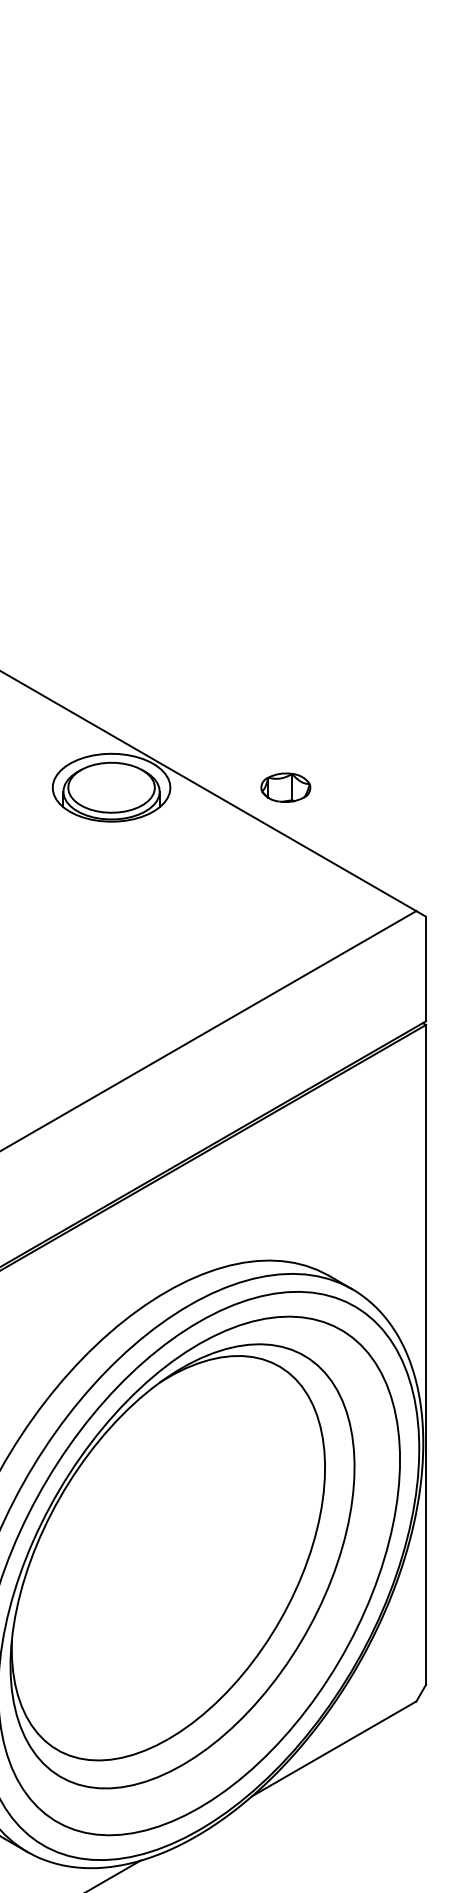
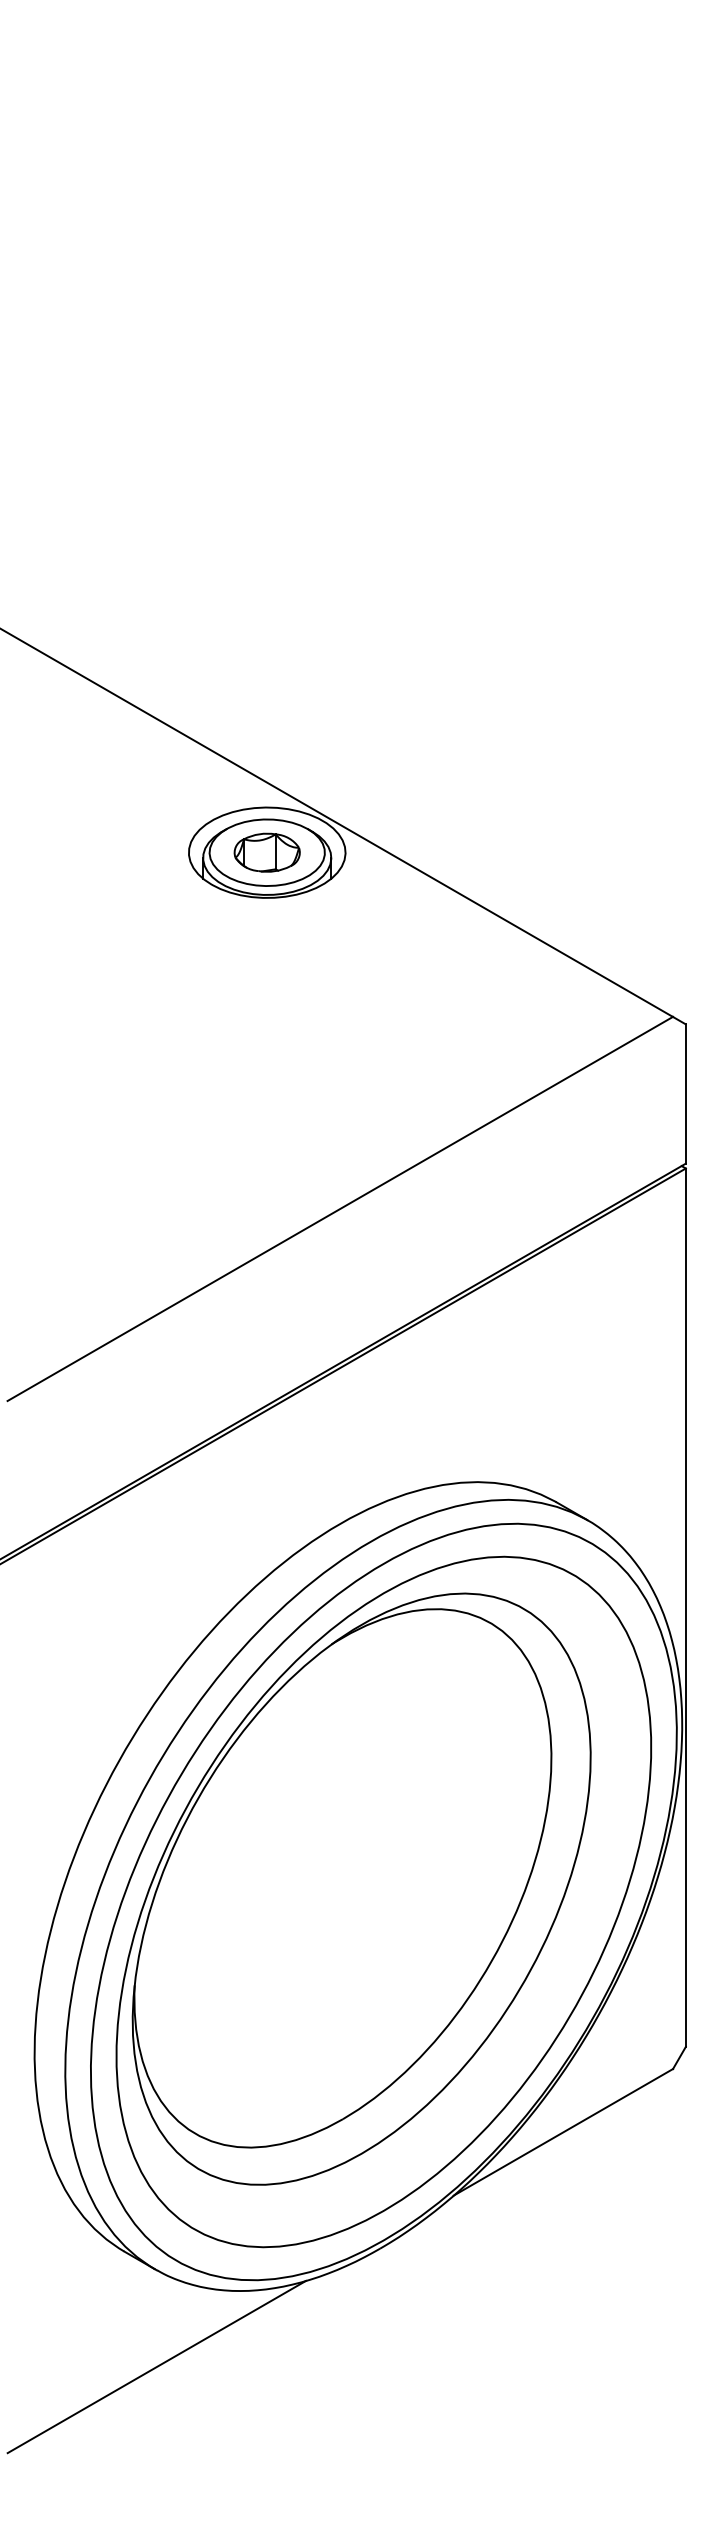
part: (285, 787) -> (266, 852), moved

